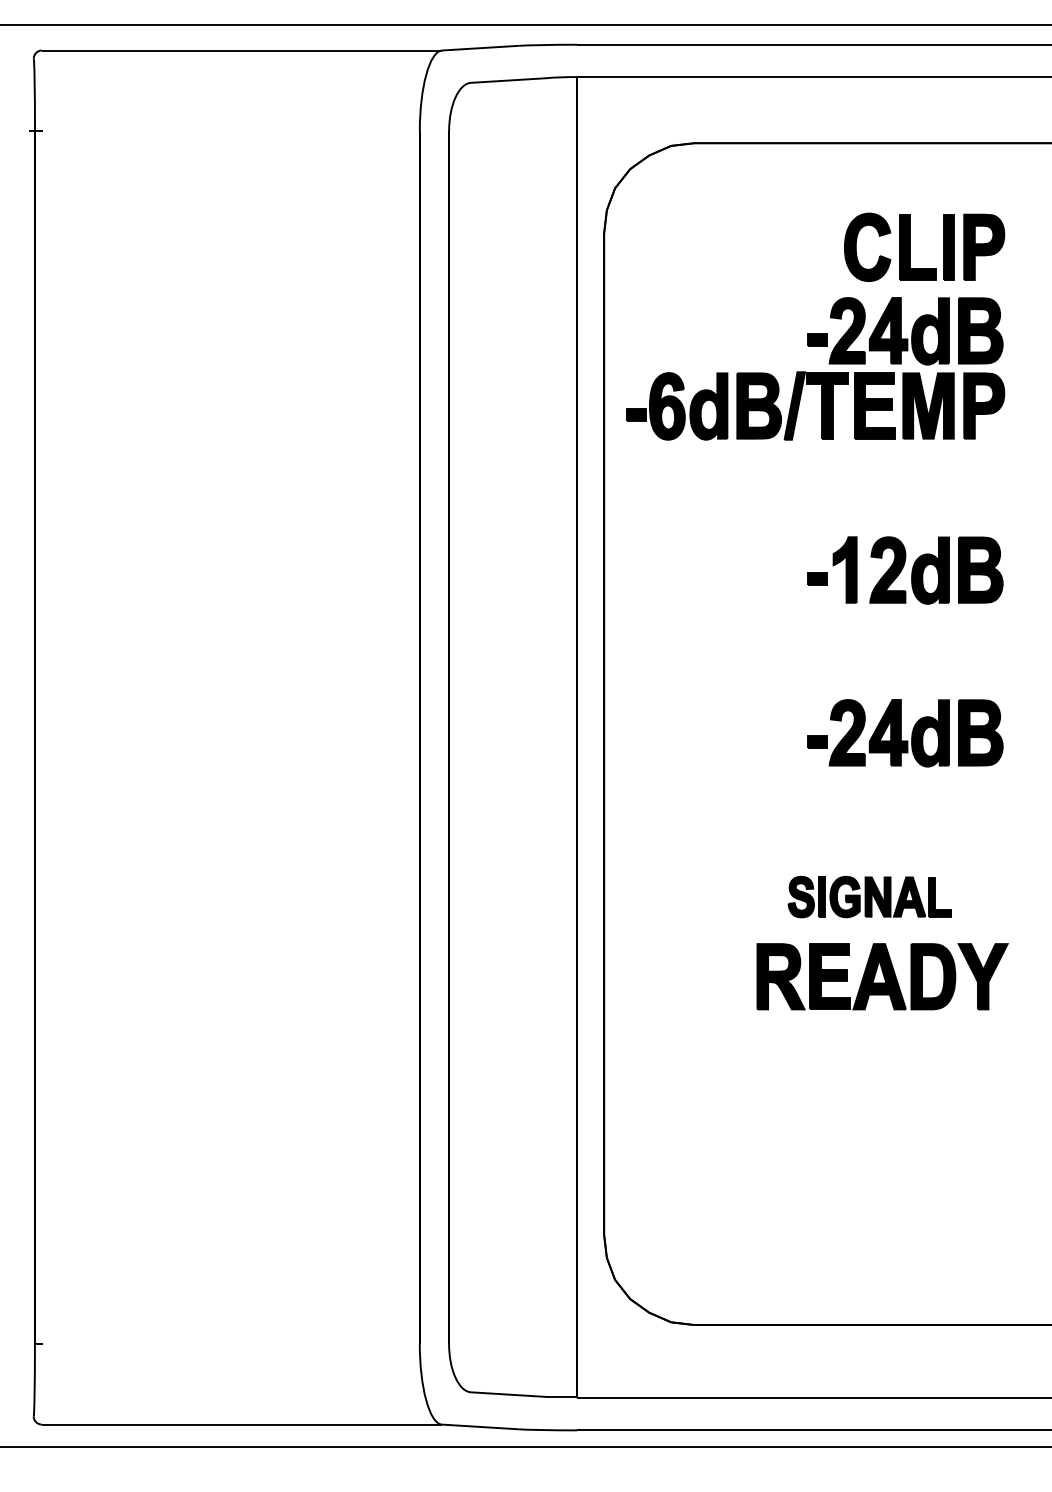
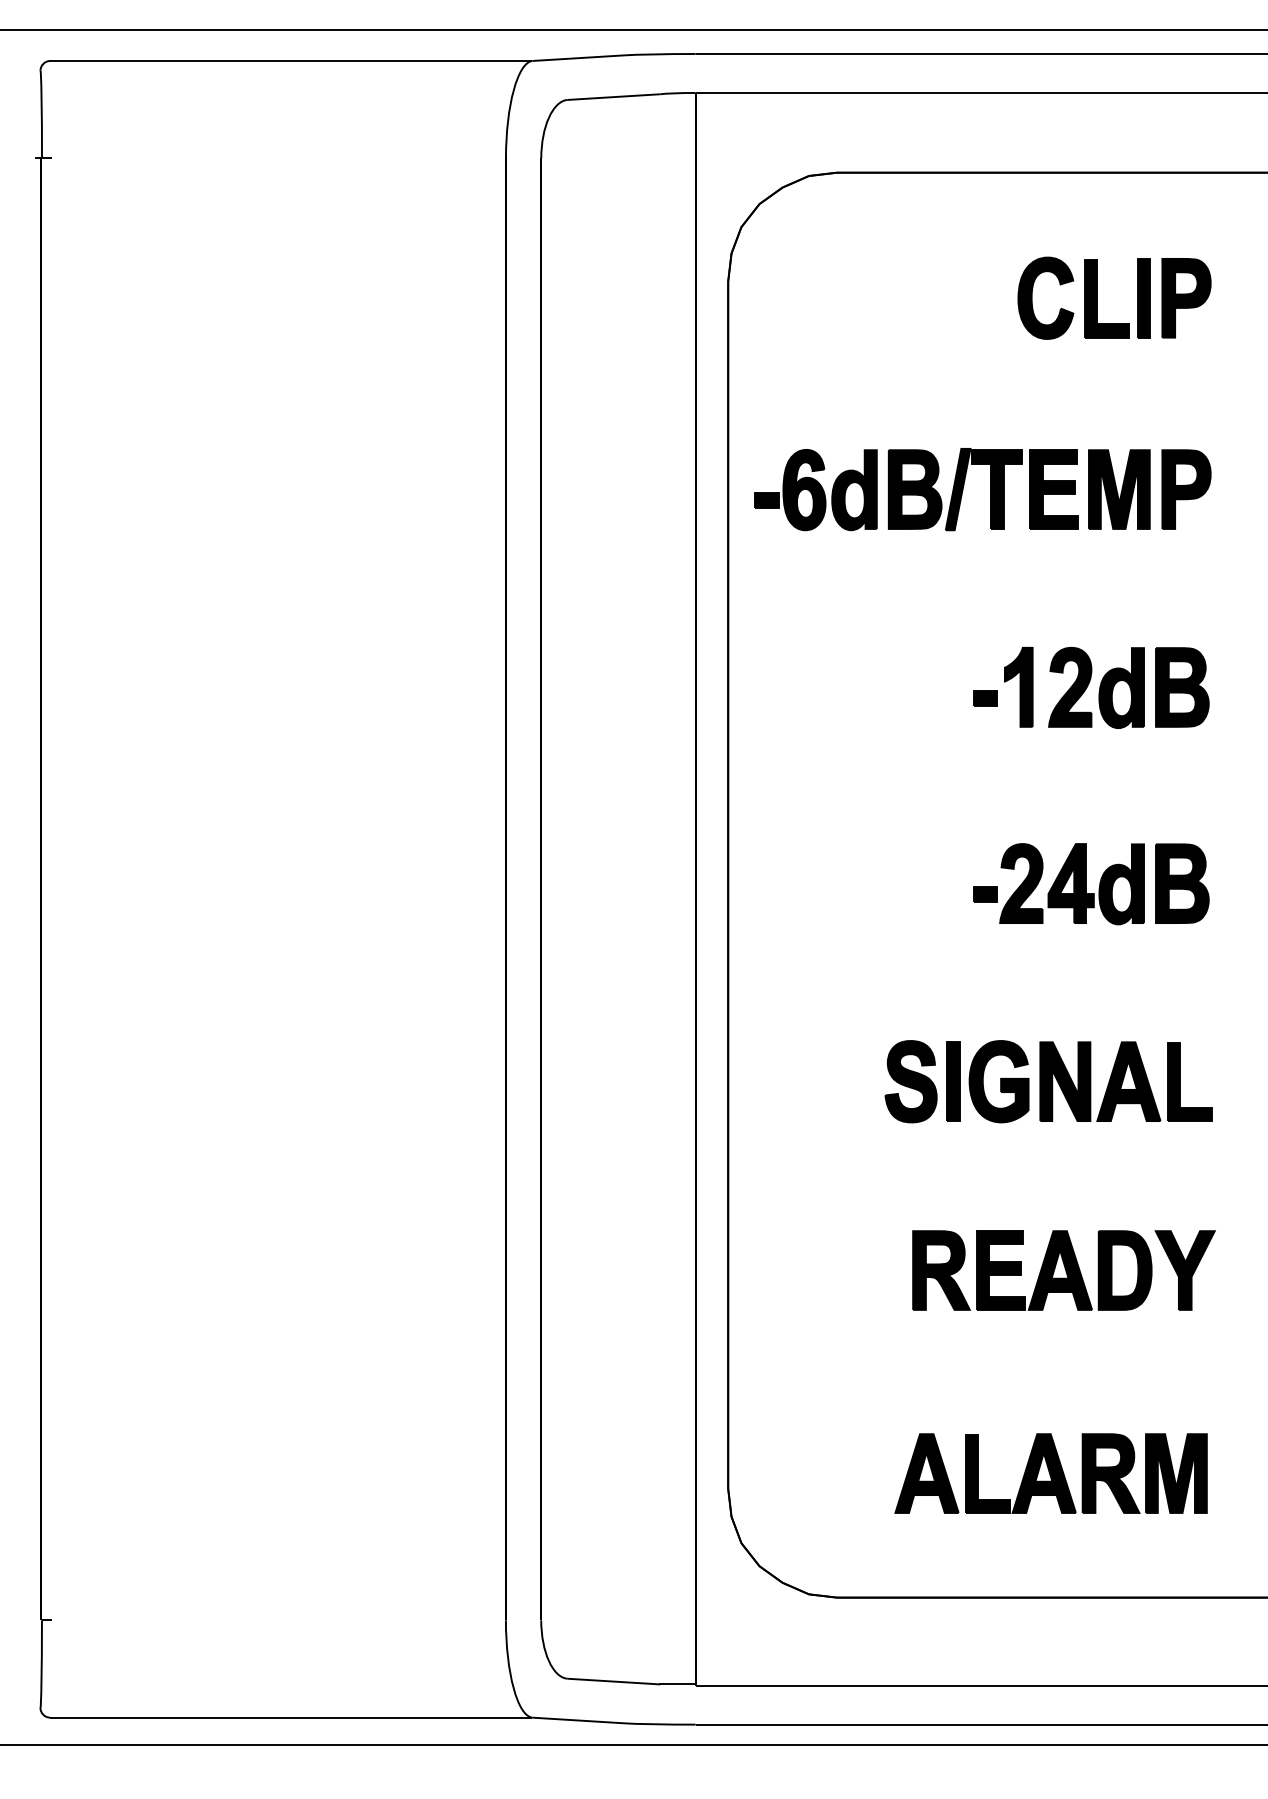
part: (905, 331) -> (1091, 399), removed
part: (869, 896) -> (1048, 1080), size x1.67
part: (882, 976) -> (1063, 1270), moved
part: (871, 1221) -> (1050, 1472), added

